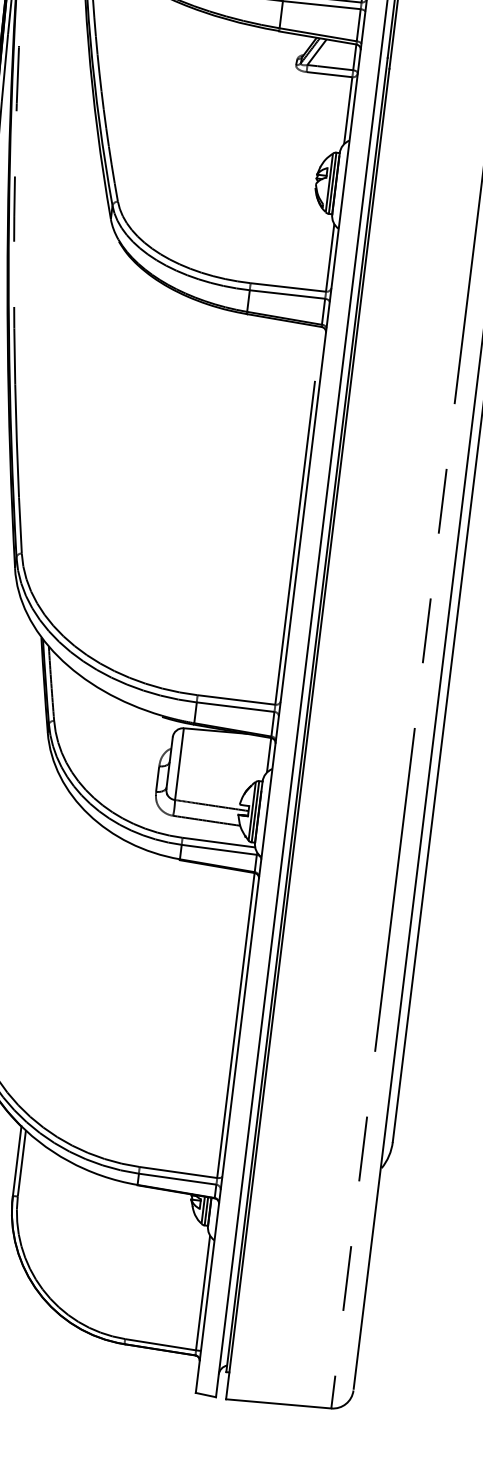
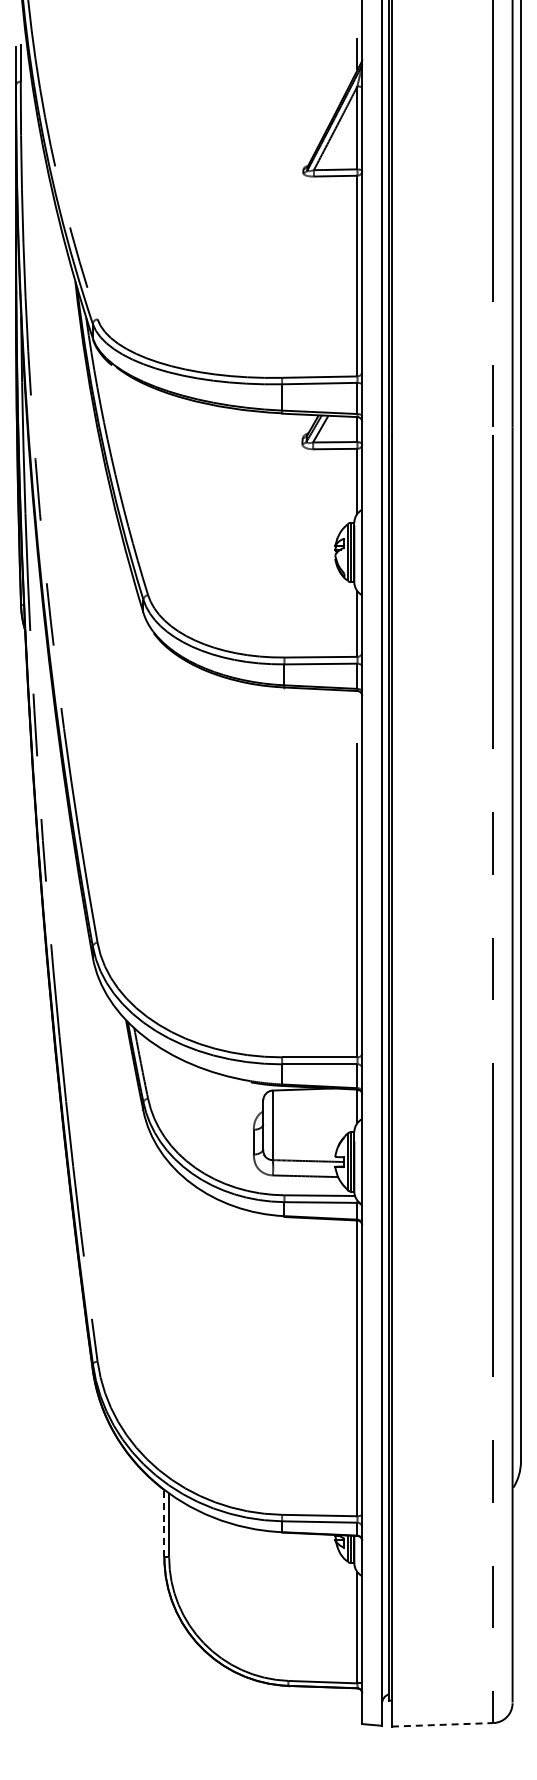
line: (17, 1161) -> (164, 1523), solid -> dashed
line: (278, 1403) -> (442, 1724), solid -> dashed

